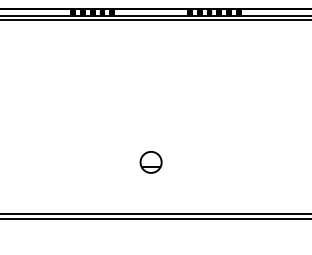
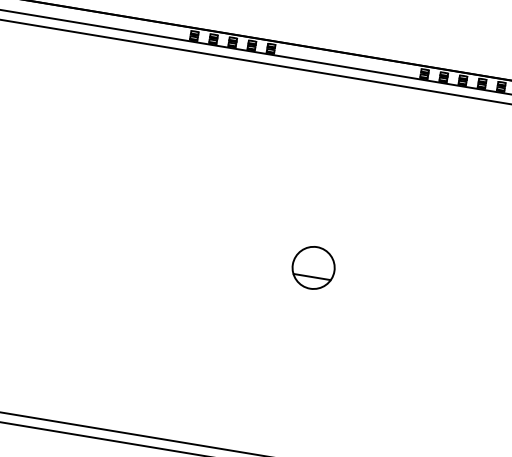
part: (150, 162) -> (312, 267), moved

